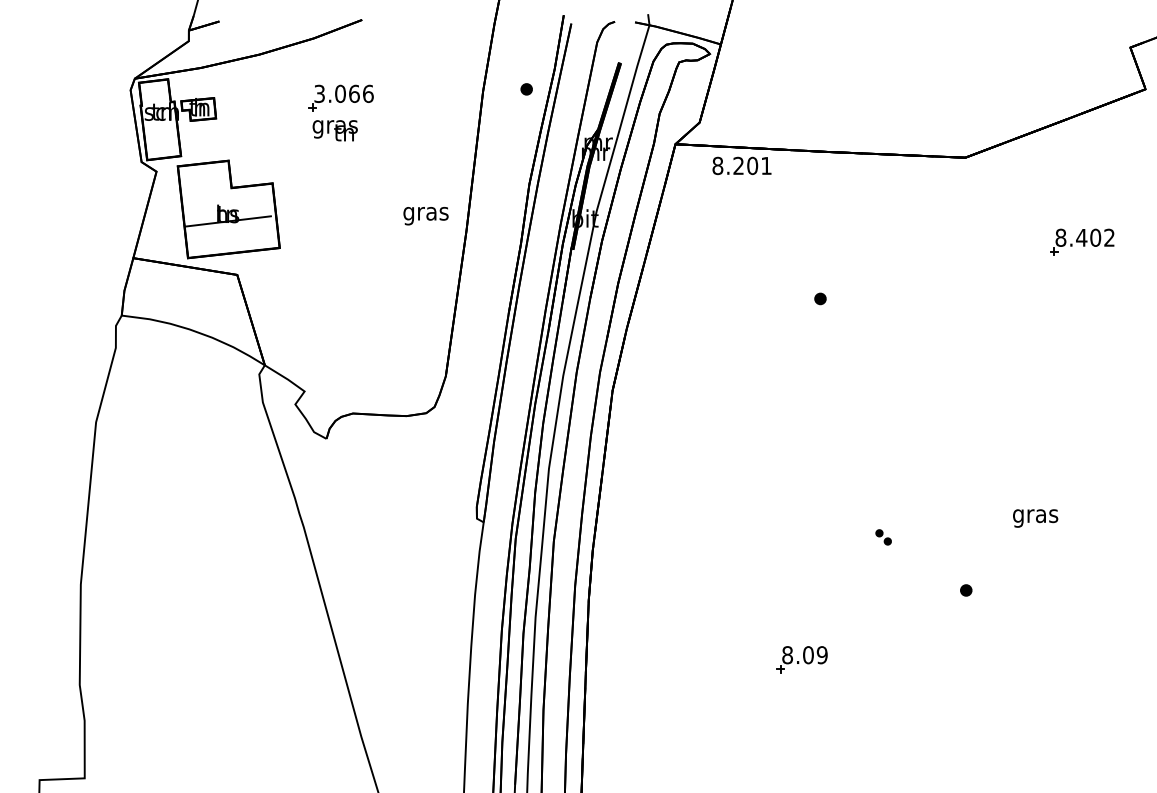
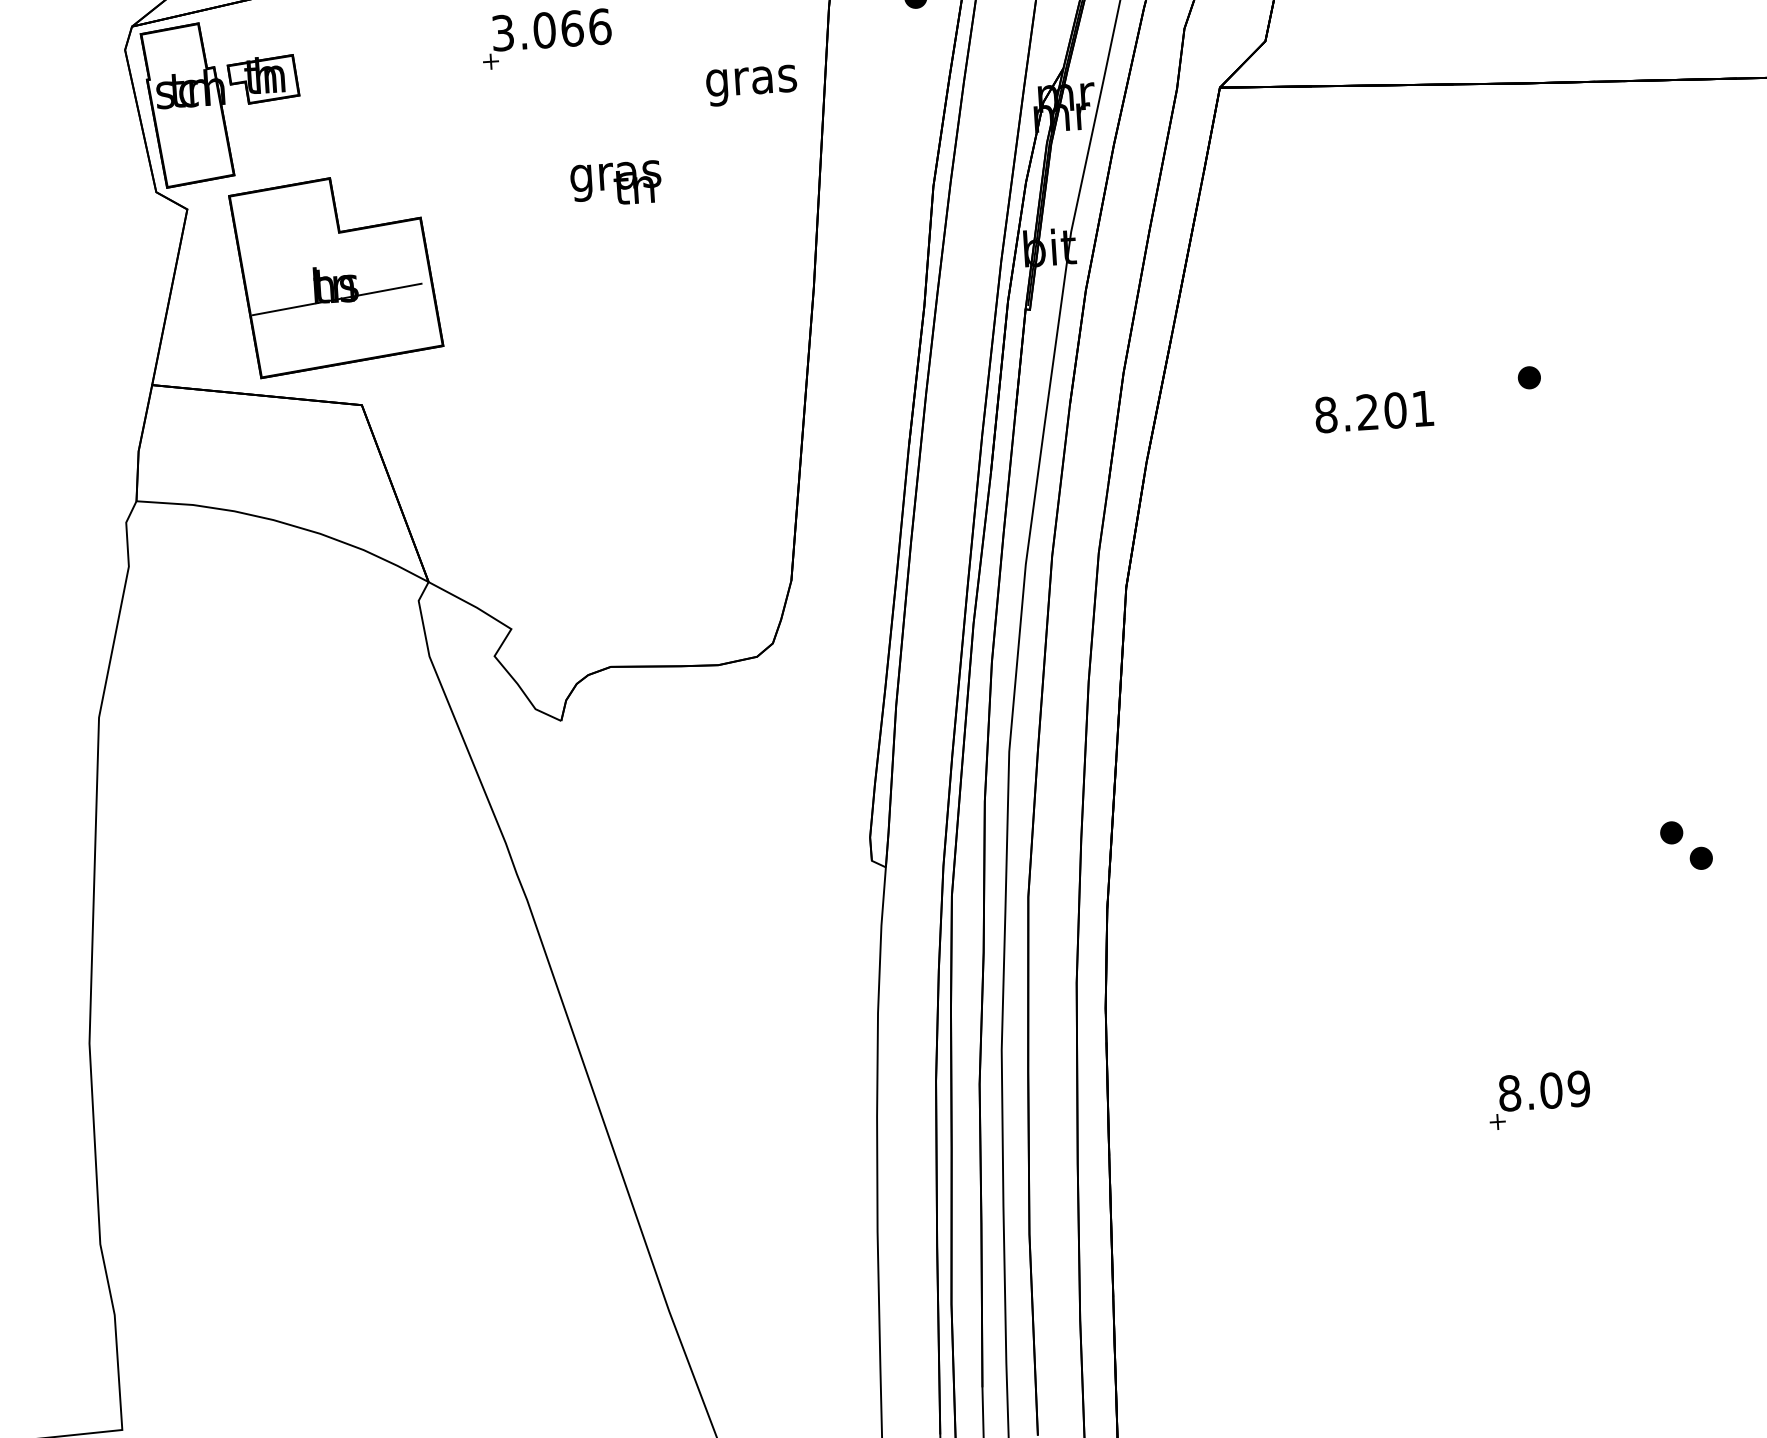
text: (334, 130) -> (614, 183), moved
text: (741, 165) -> (1373, 411), moved
text: (425, 216) -> (750, 86), moved
part: (883, 537) -> (1686, 845), size x1.67

